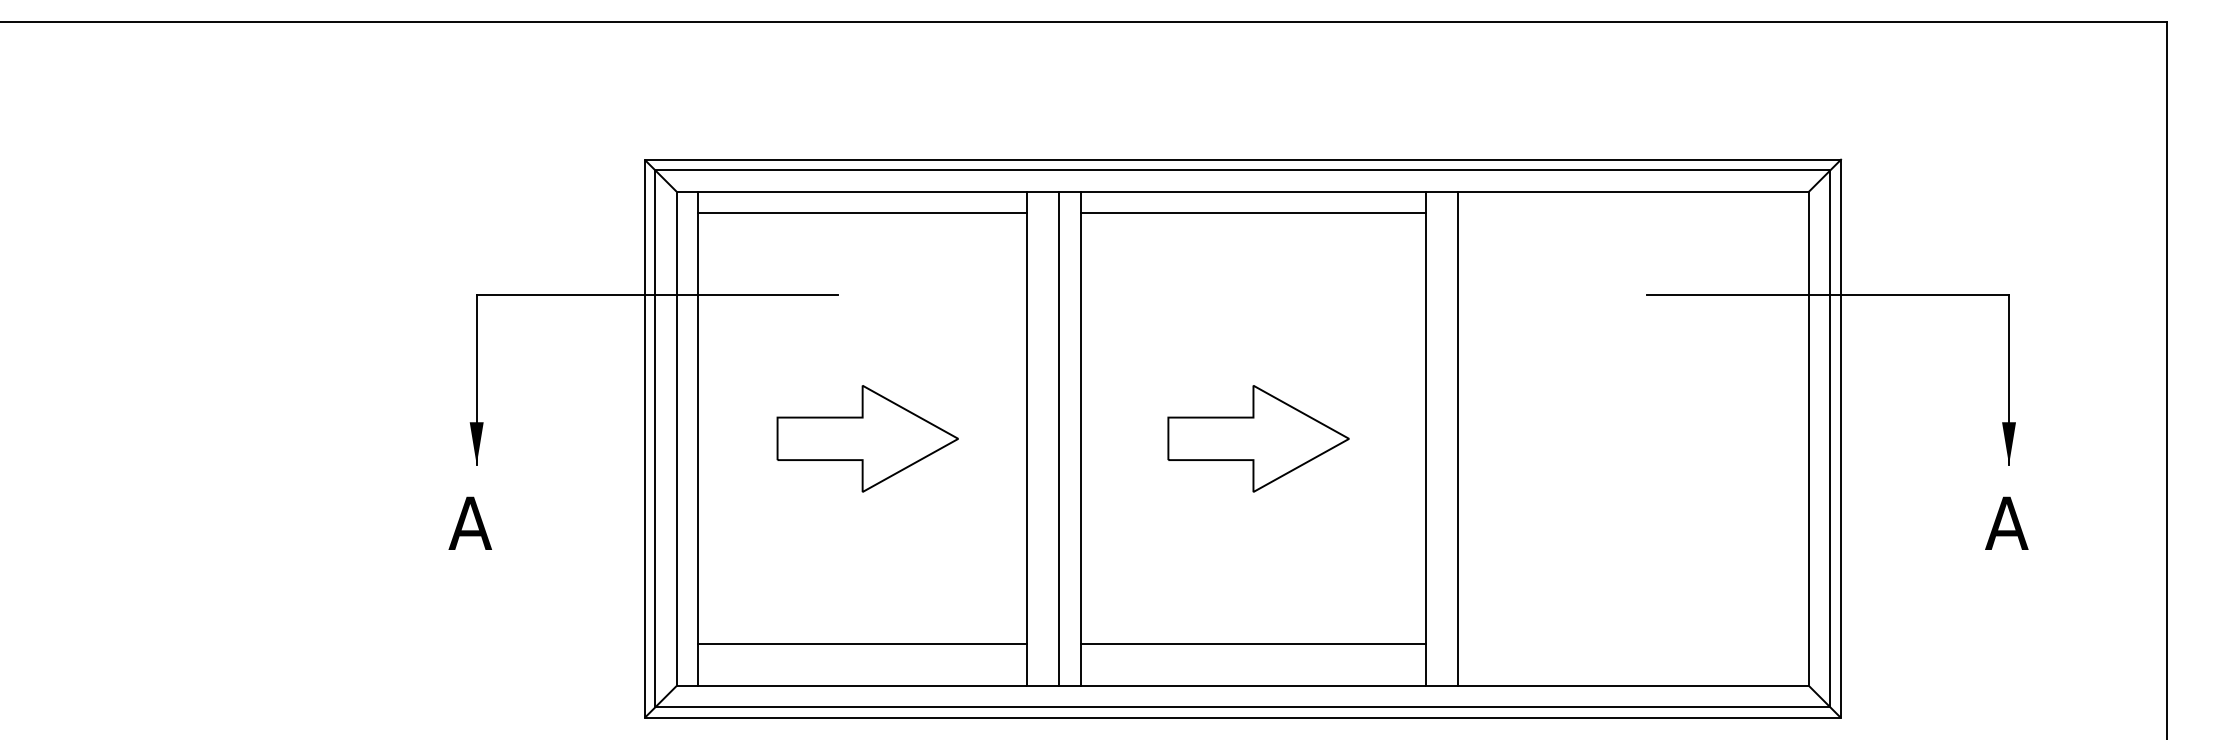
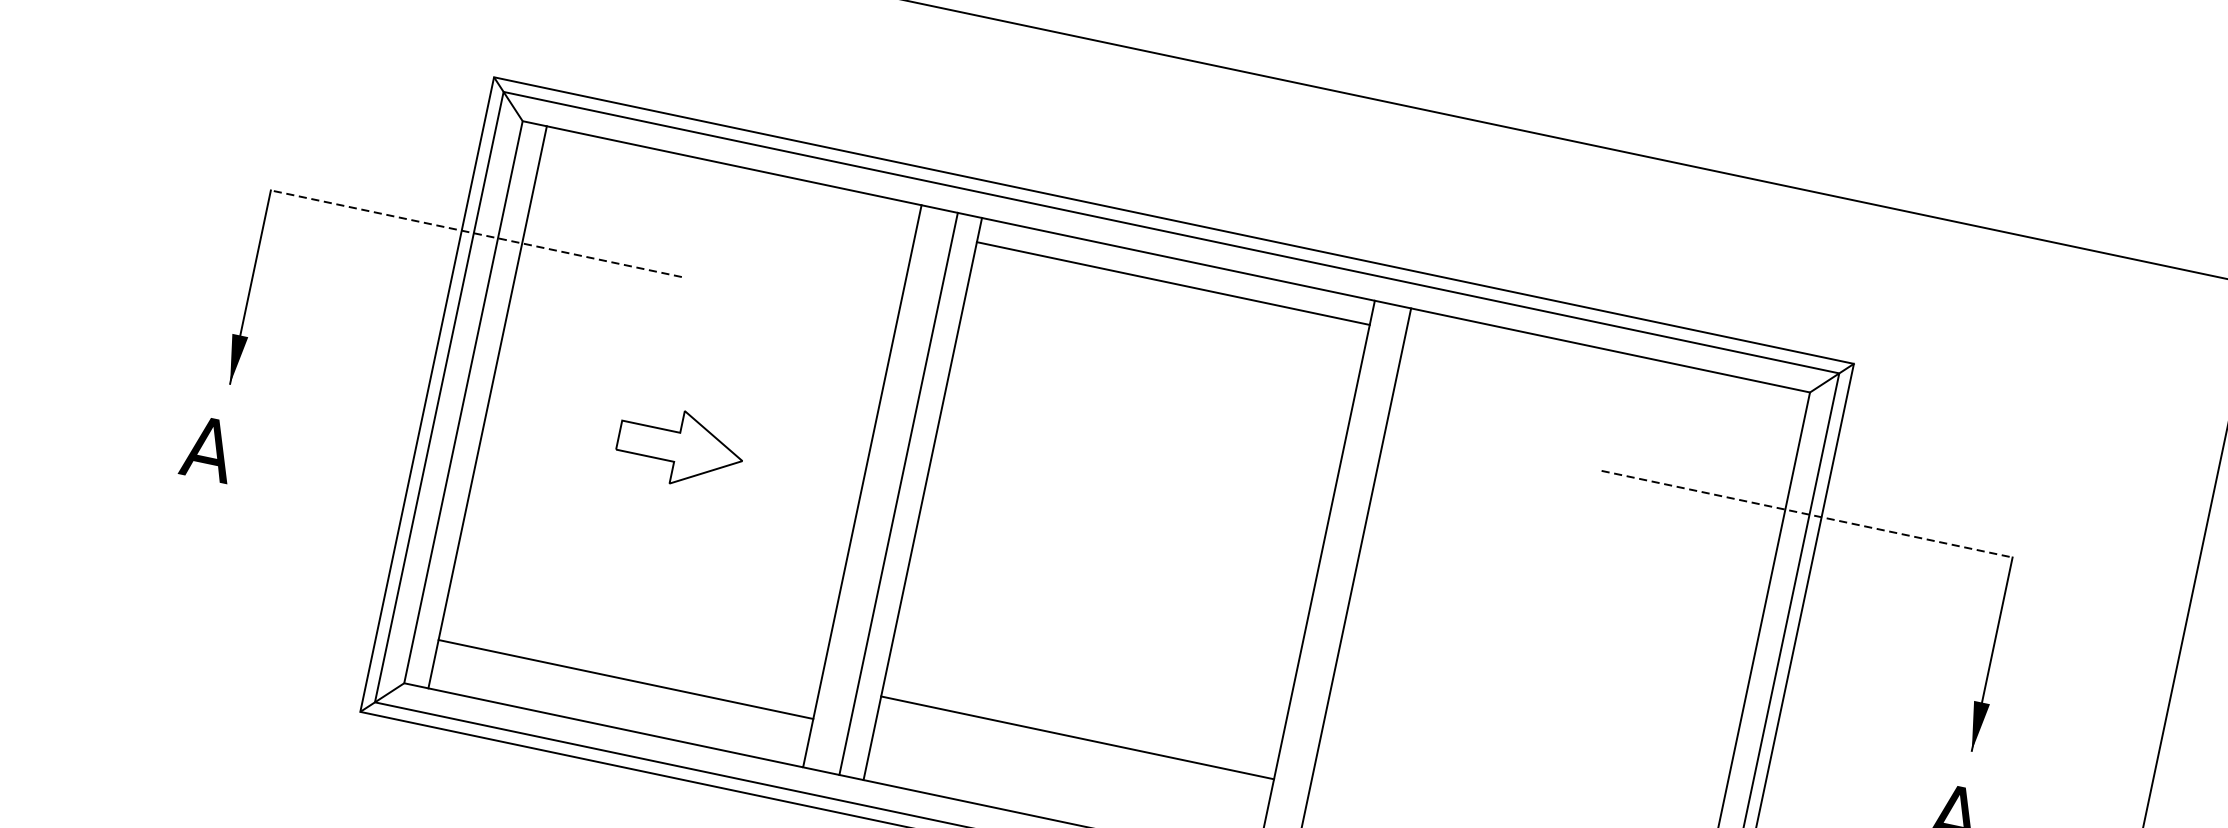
line: (862, 212) -> (729, 189), removed
line: (657, 294) -> (476, 233), solid -> dashed
line: (1828, 294) -> (1807, 514), solid -> dashed
part: (867, 438) -> (680, 447), size x0.6
part: (1258, 438) -> (1125, 541), removed
line: (1253, 643) -> (1077, 737), moved

